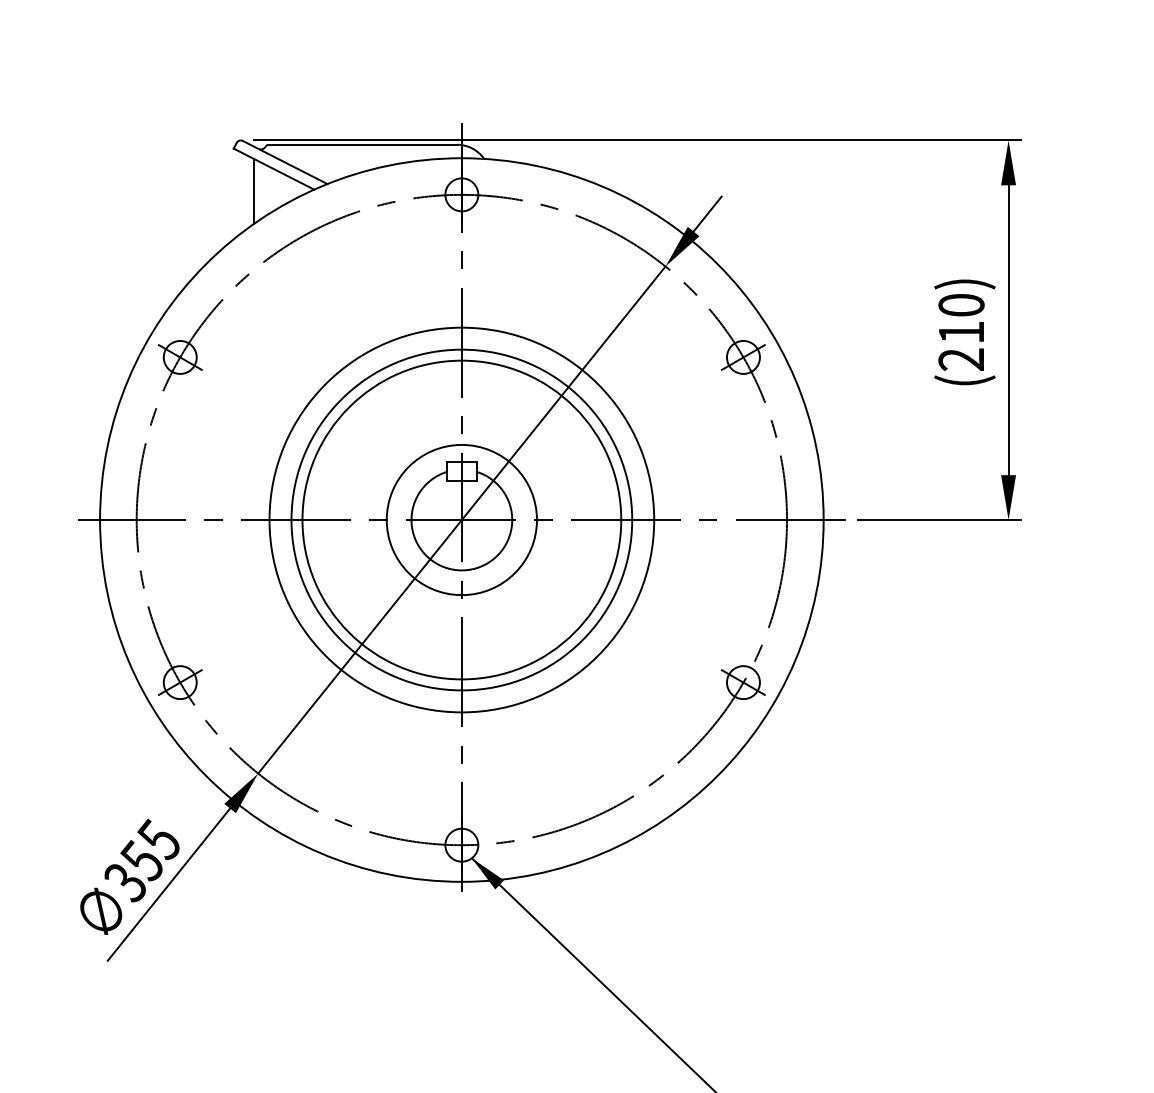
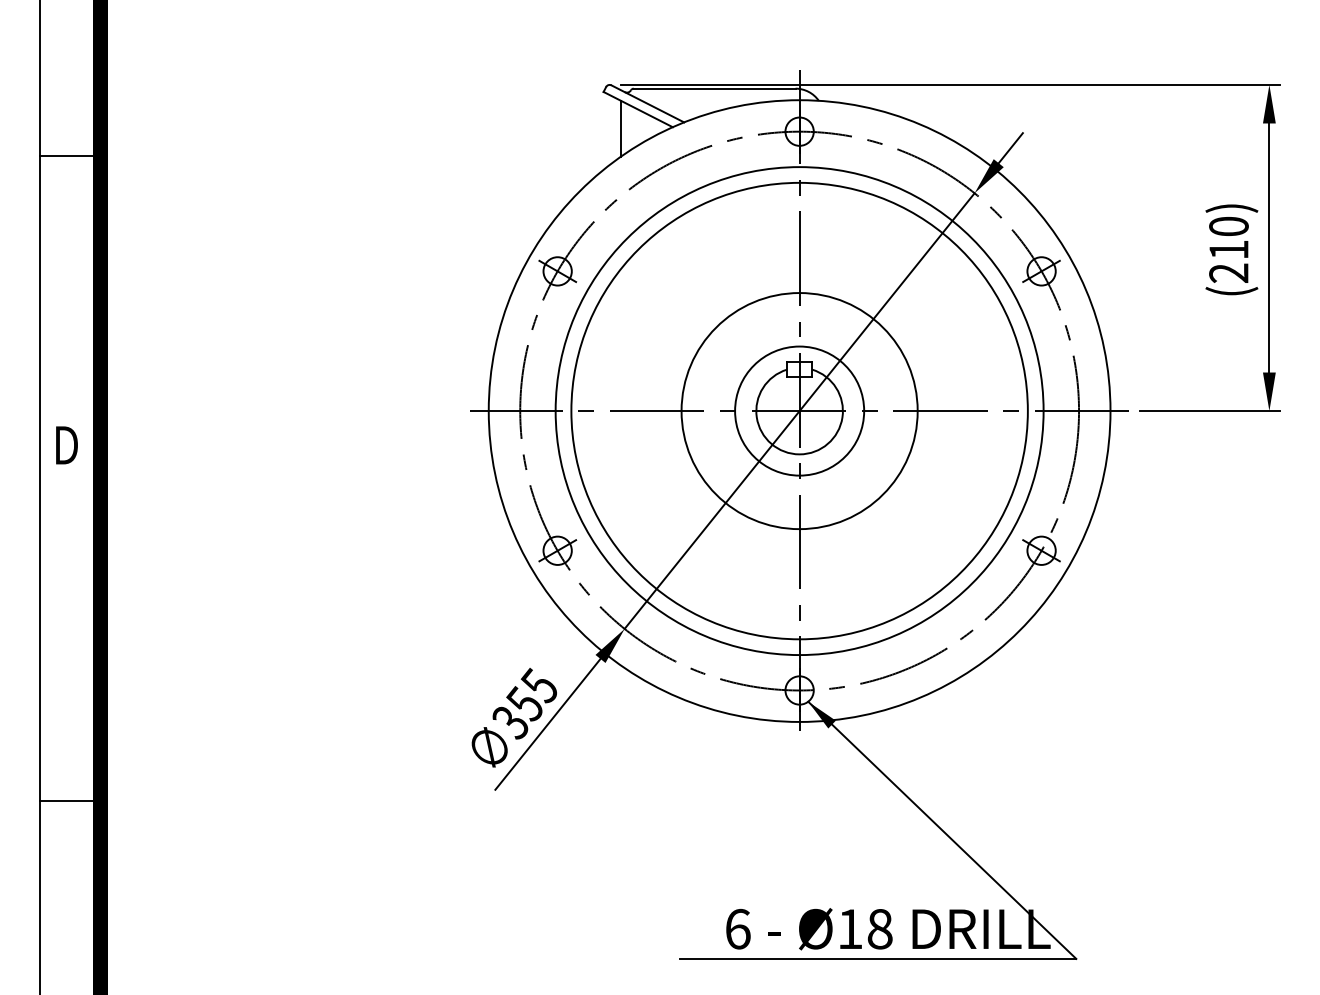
circle: (461, 519) -> (799, 410), size x1.67
circle: (461, 520) -> (799, 411), size x0.71
circle: (461, 520) -> (799, 411), size x1.67

